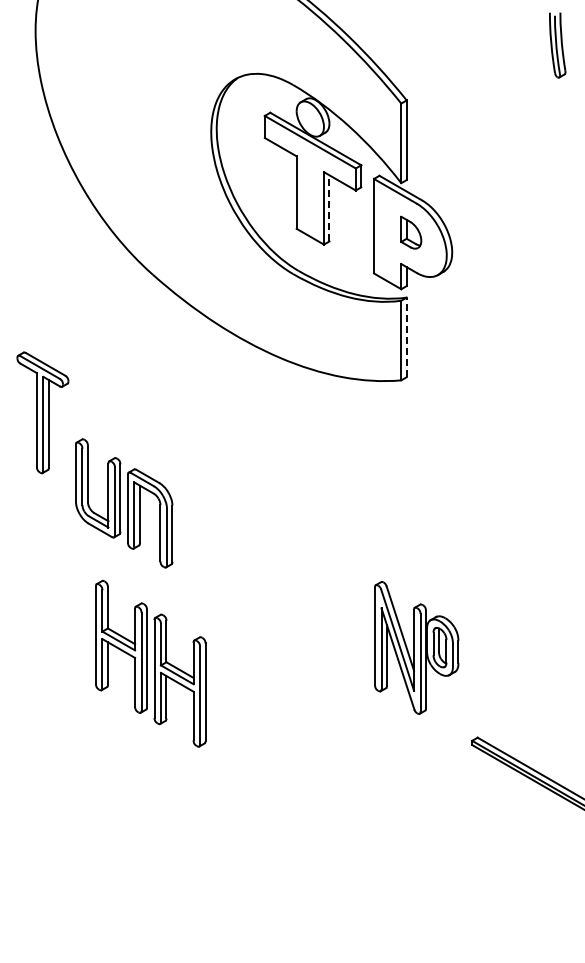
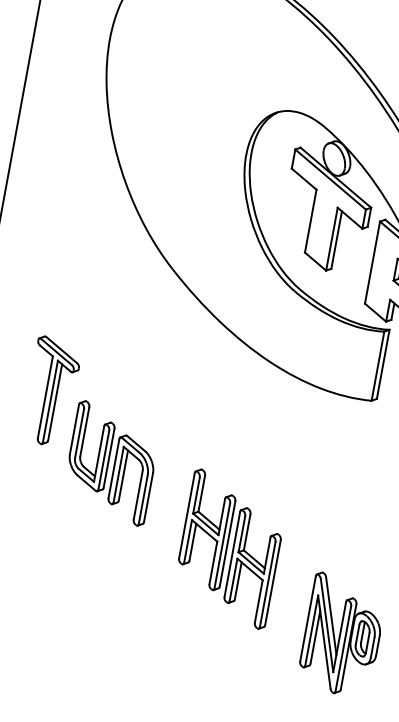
line: (329, 207) -> (336, 239), dashed -> solid
line: (406, 337) -> (382, 364), dashed -> solid
part: (42, 412) -> (51, 391), moved
part: (150, 663) -> (229, 548), moved

